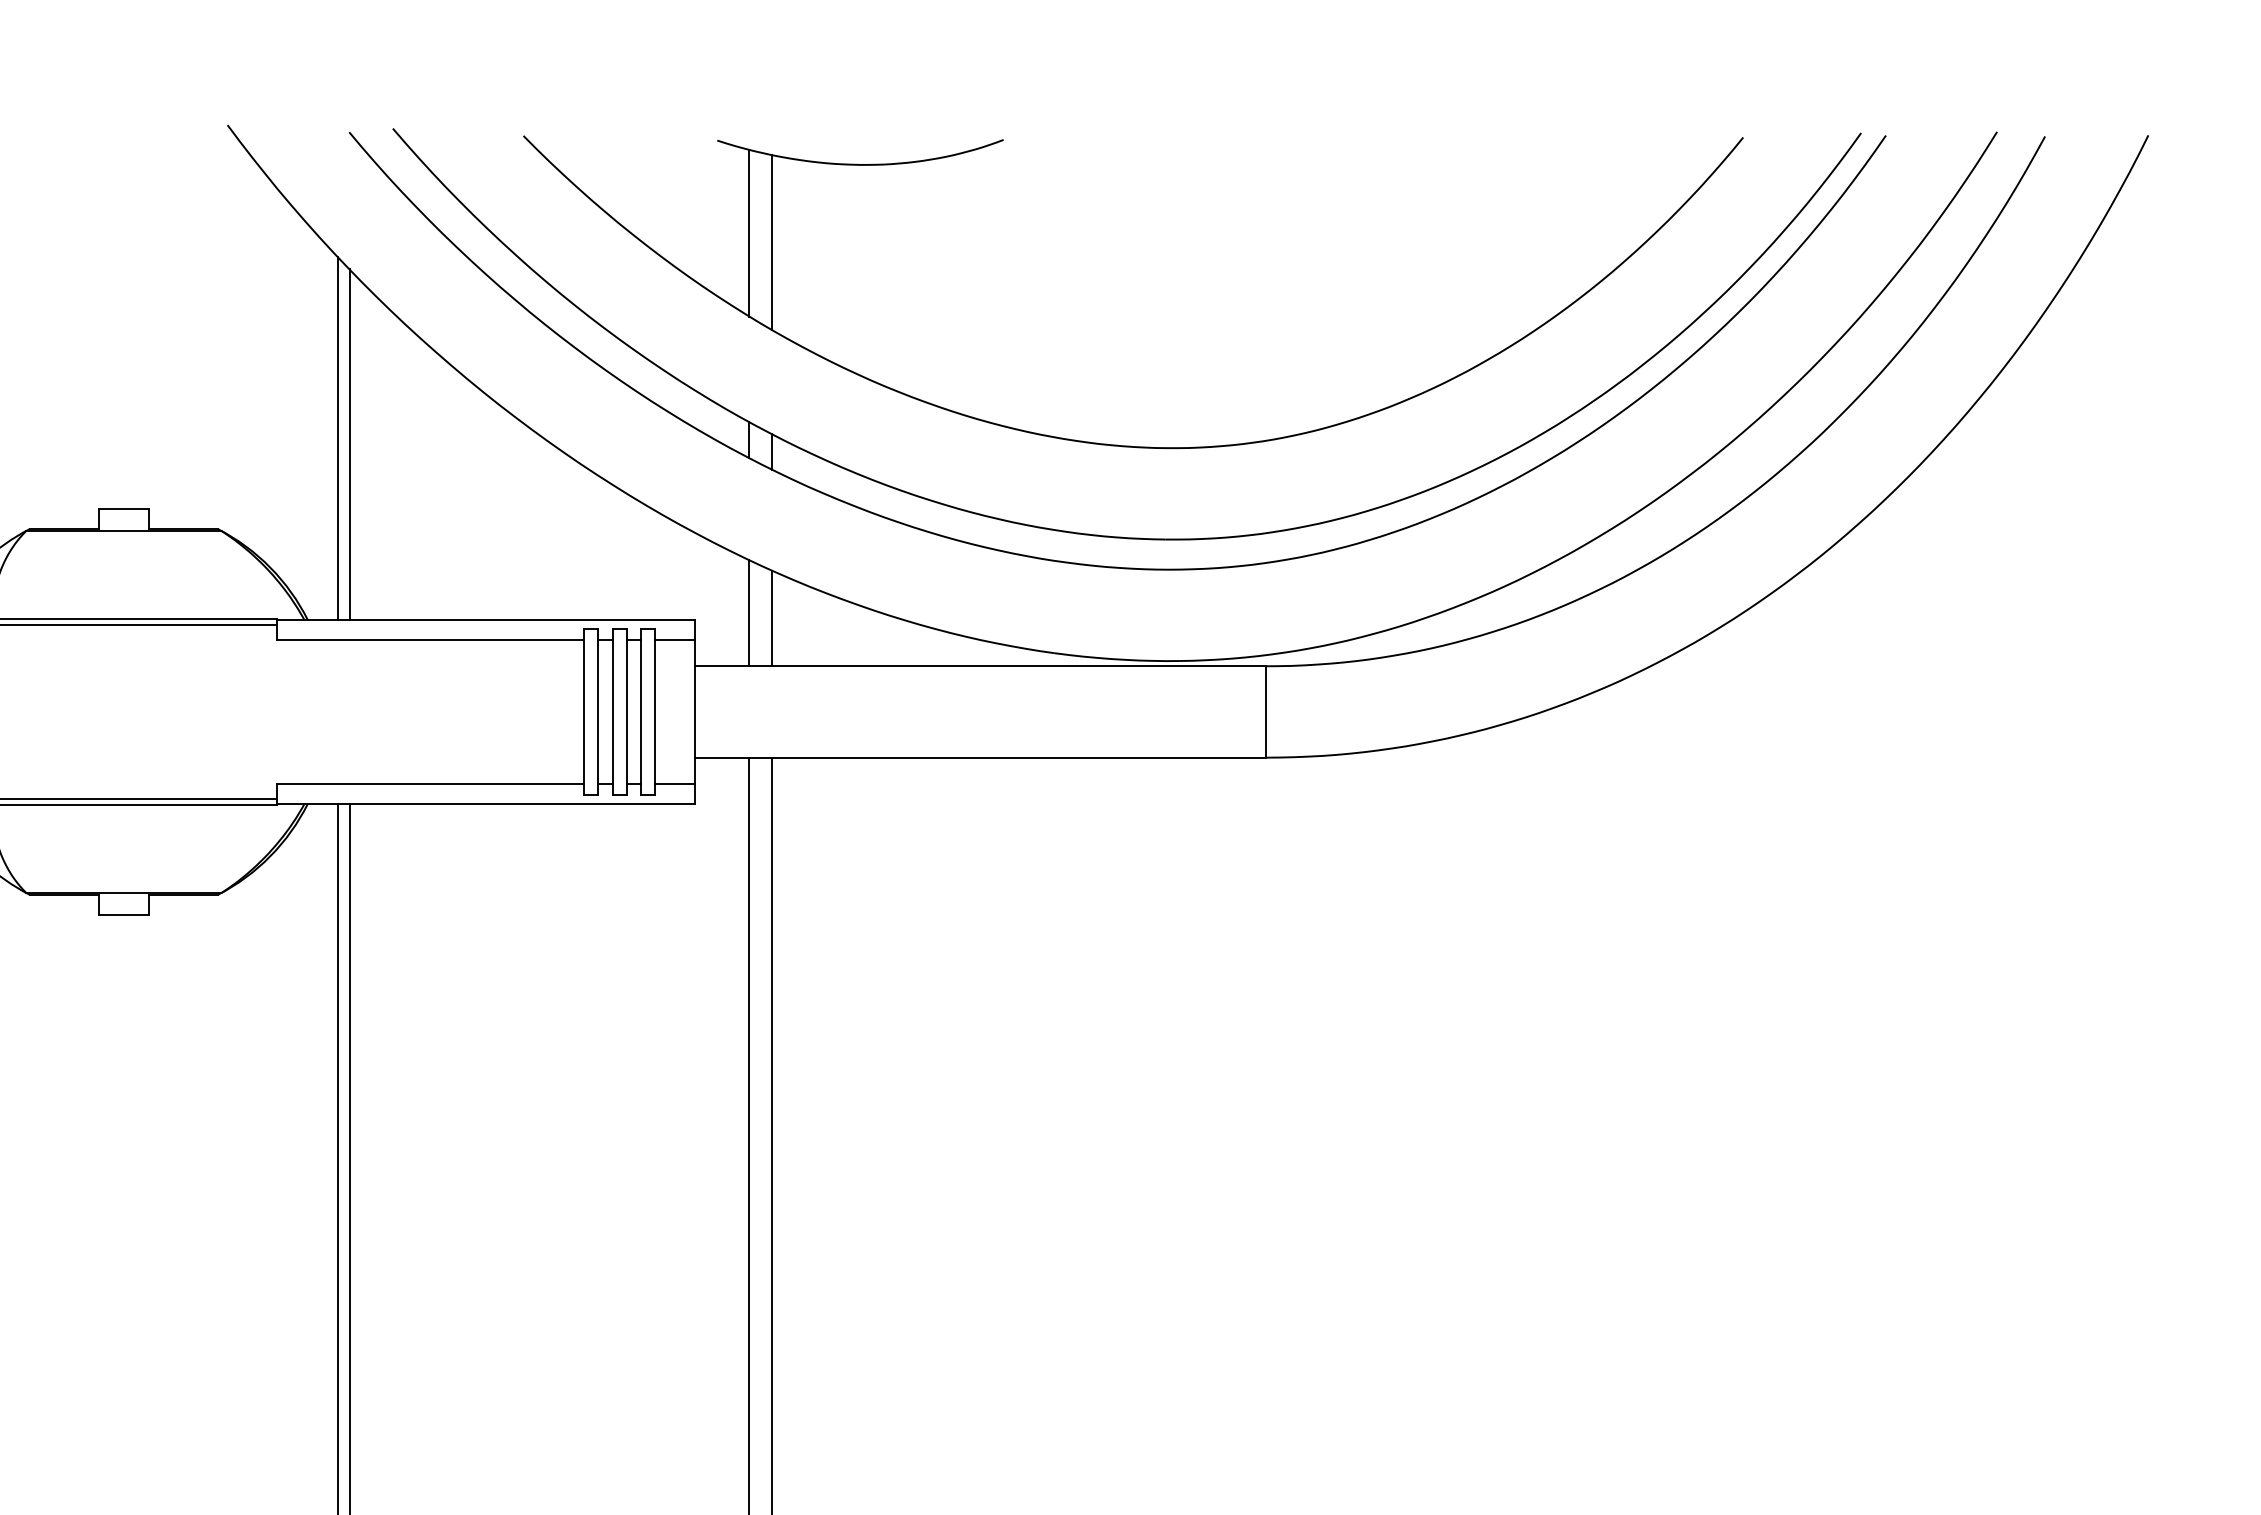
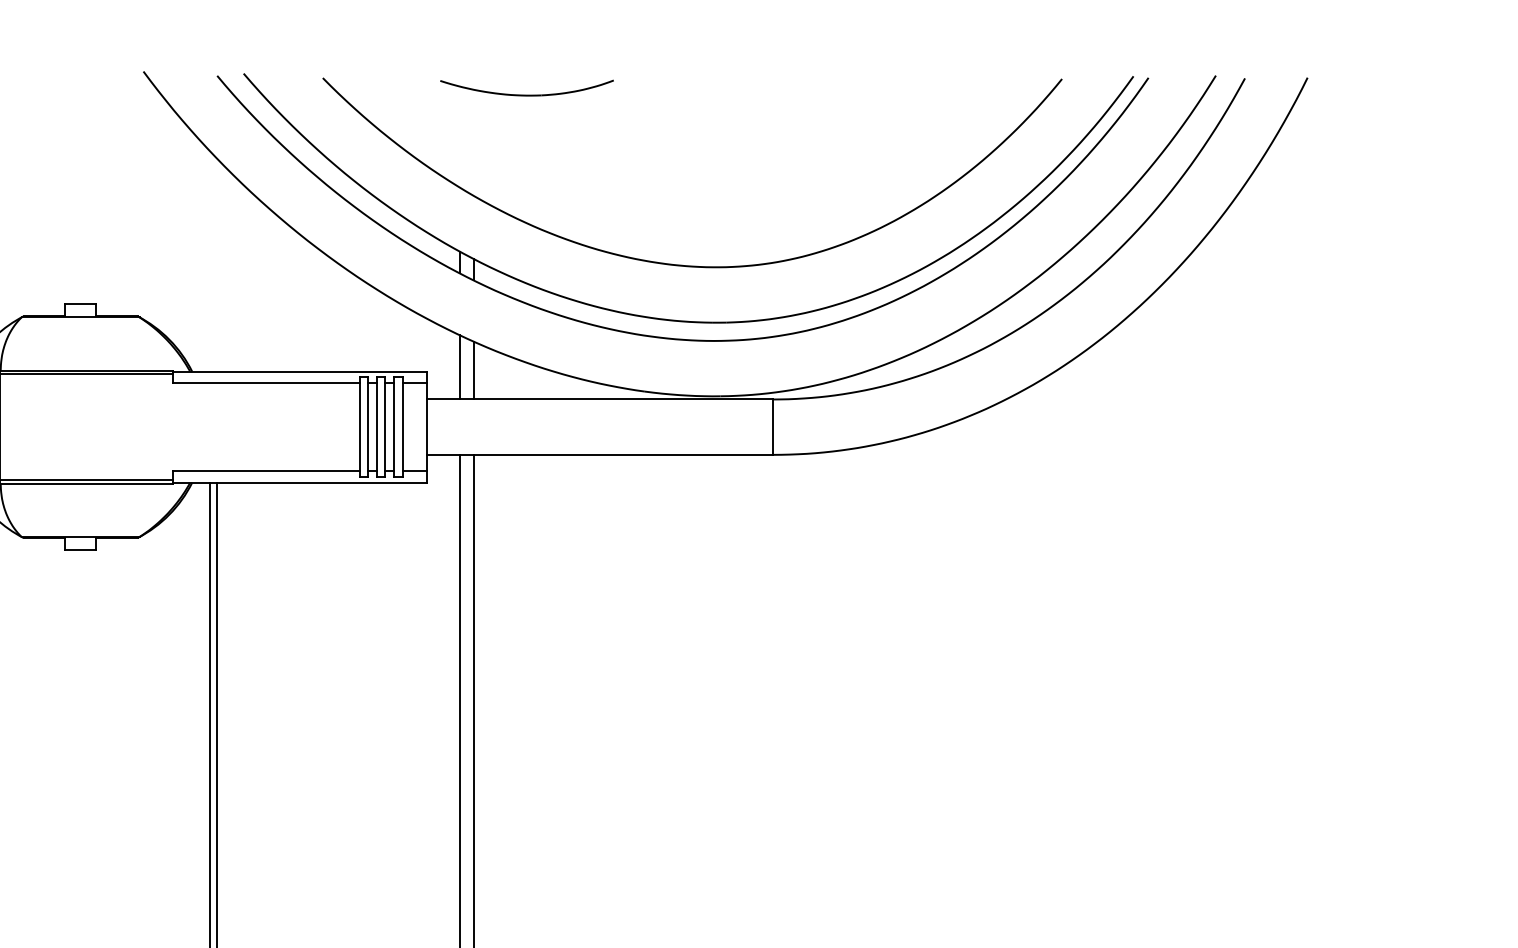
line: (748, 232) -> (459, 136), removed
line: (772, 242) -> (473, 142), removed
line: (338, 438) -> (210, 261), removed
line: (349, 443) -> (217, 264), removed

